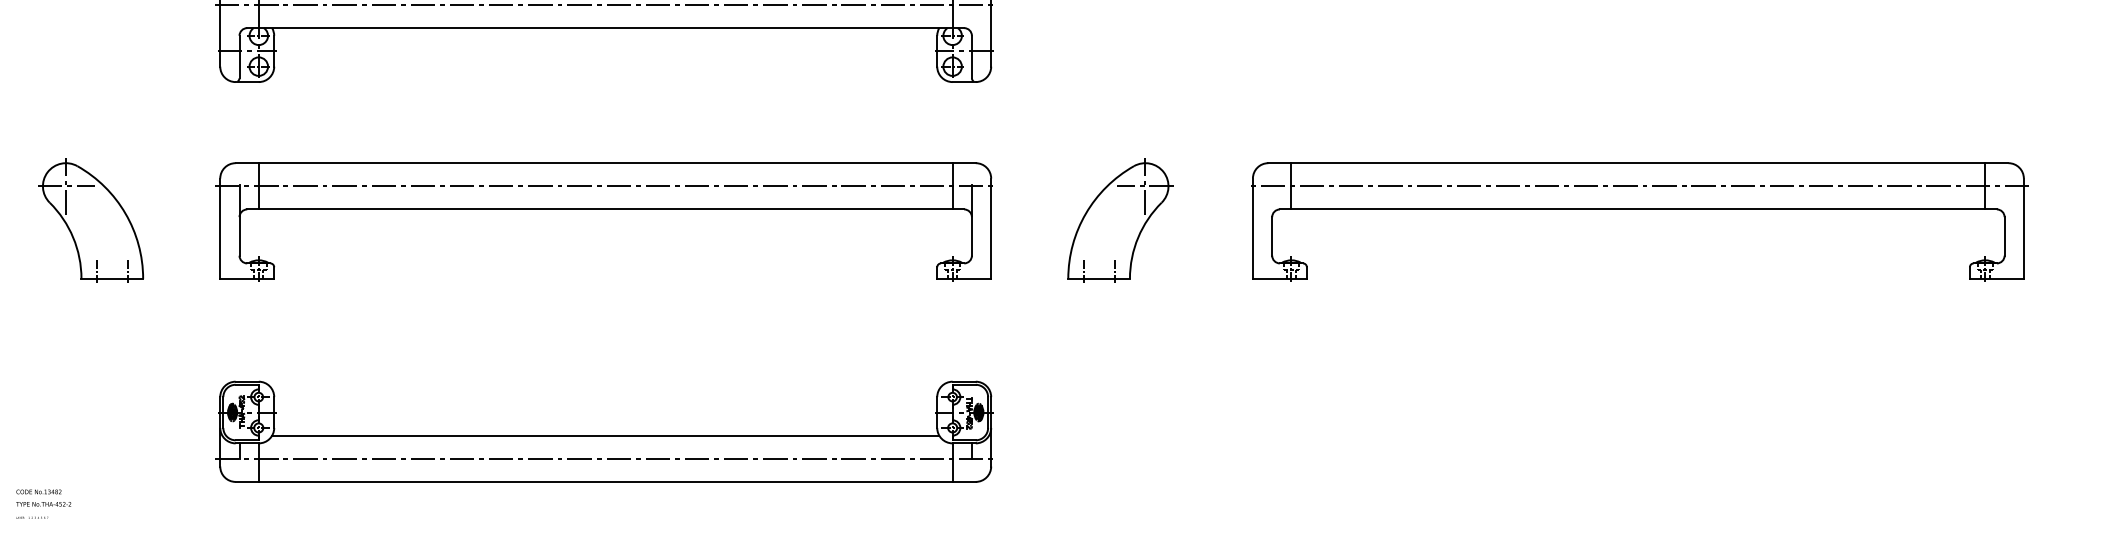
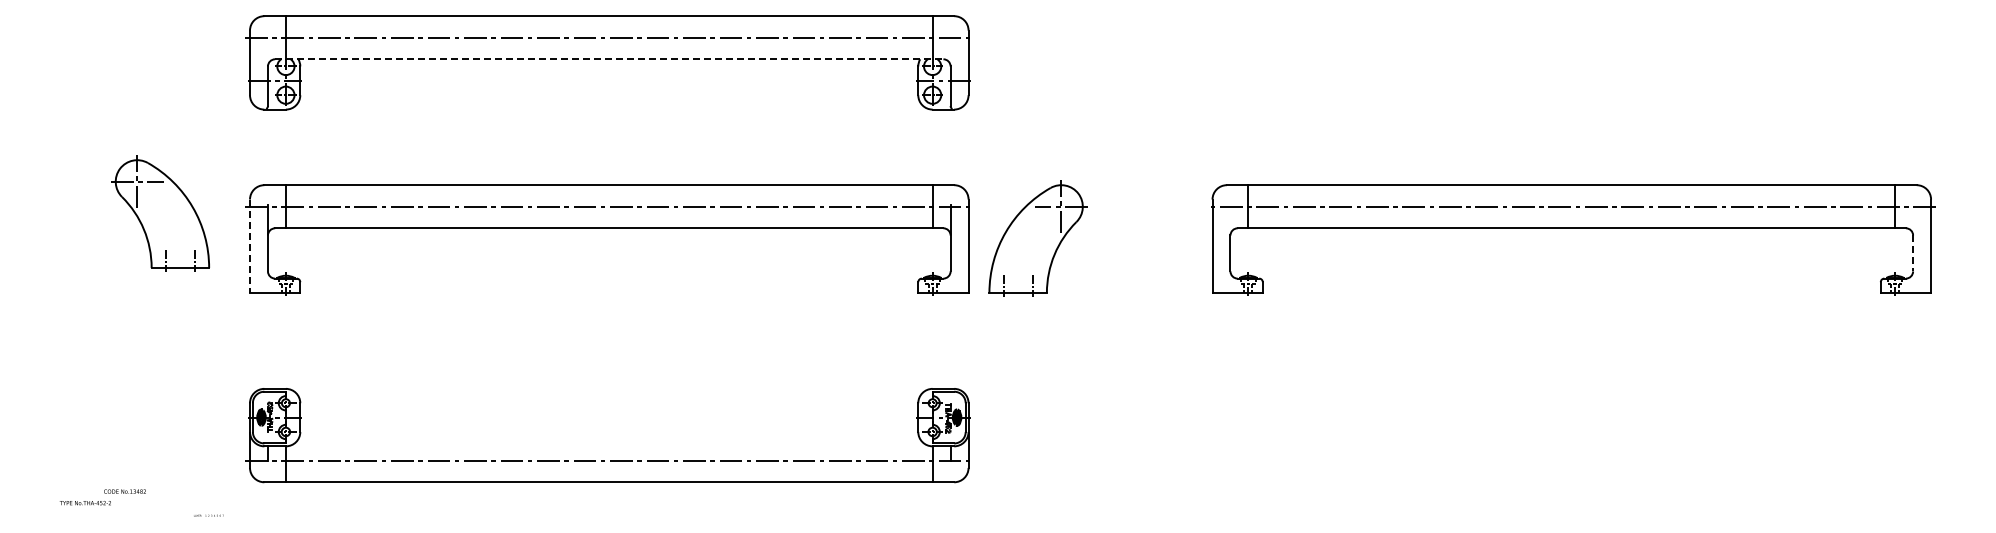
line: (605, 28) -> (609, 59), solid -> dashed
part: (90, 220) -> (160, 213), moved
part: (1119, 220) -> (1037, 238), moved
line: (220, 228) -> (250, 246), solid -> dashed
line: (2005, 236) -> (1913, 253), solid -> dashed
line: (605, 436) -> (609, 439), removed
text: (38, 491) -> (124, 491), moved
text: (31, 517) -> (208, 515), moved

